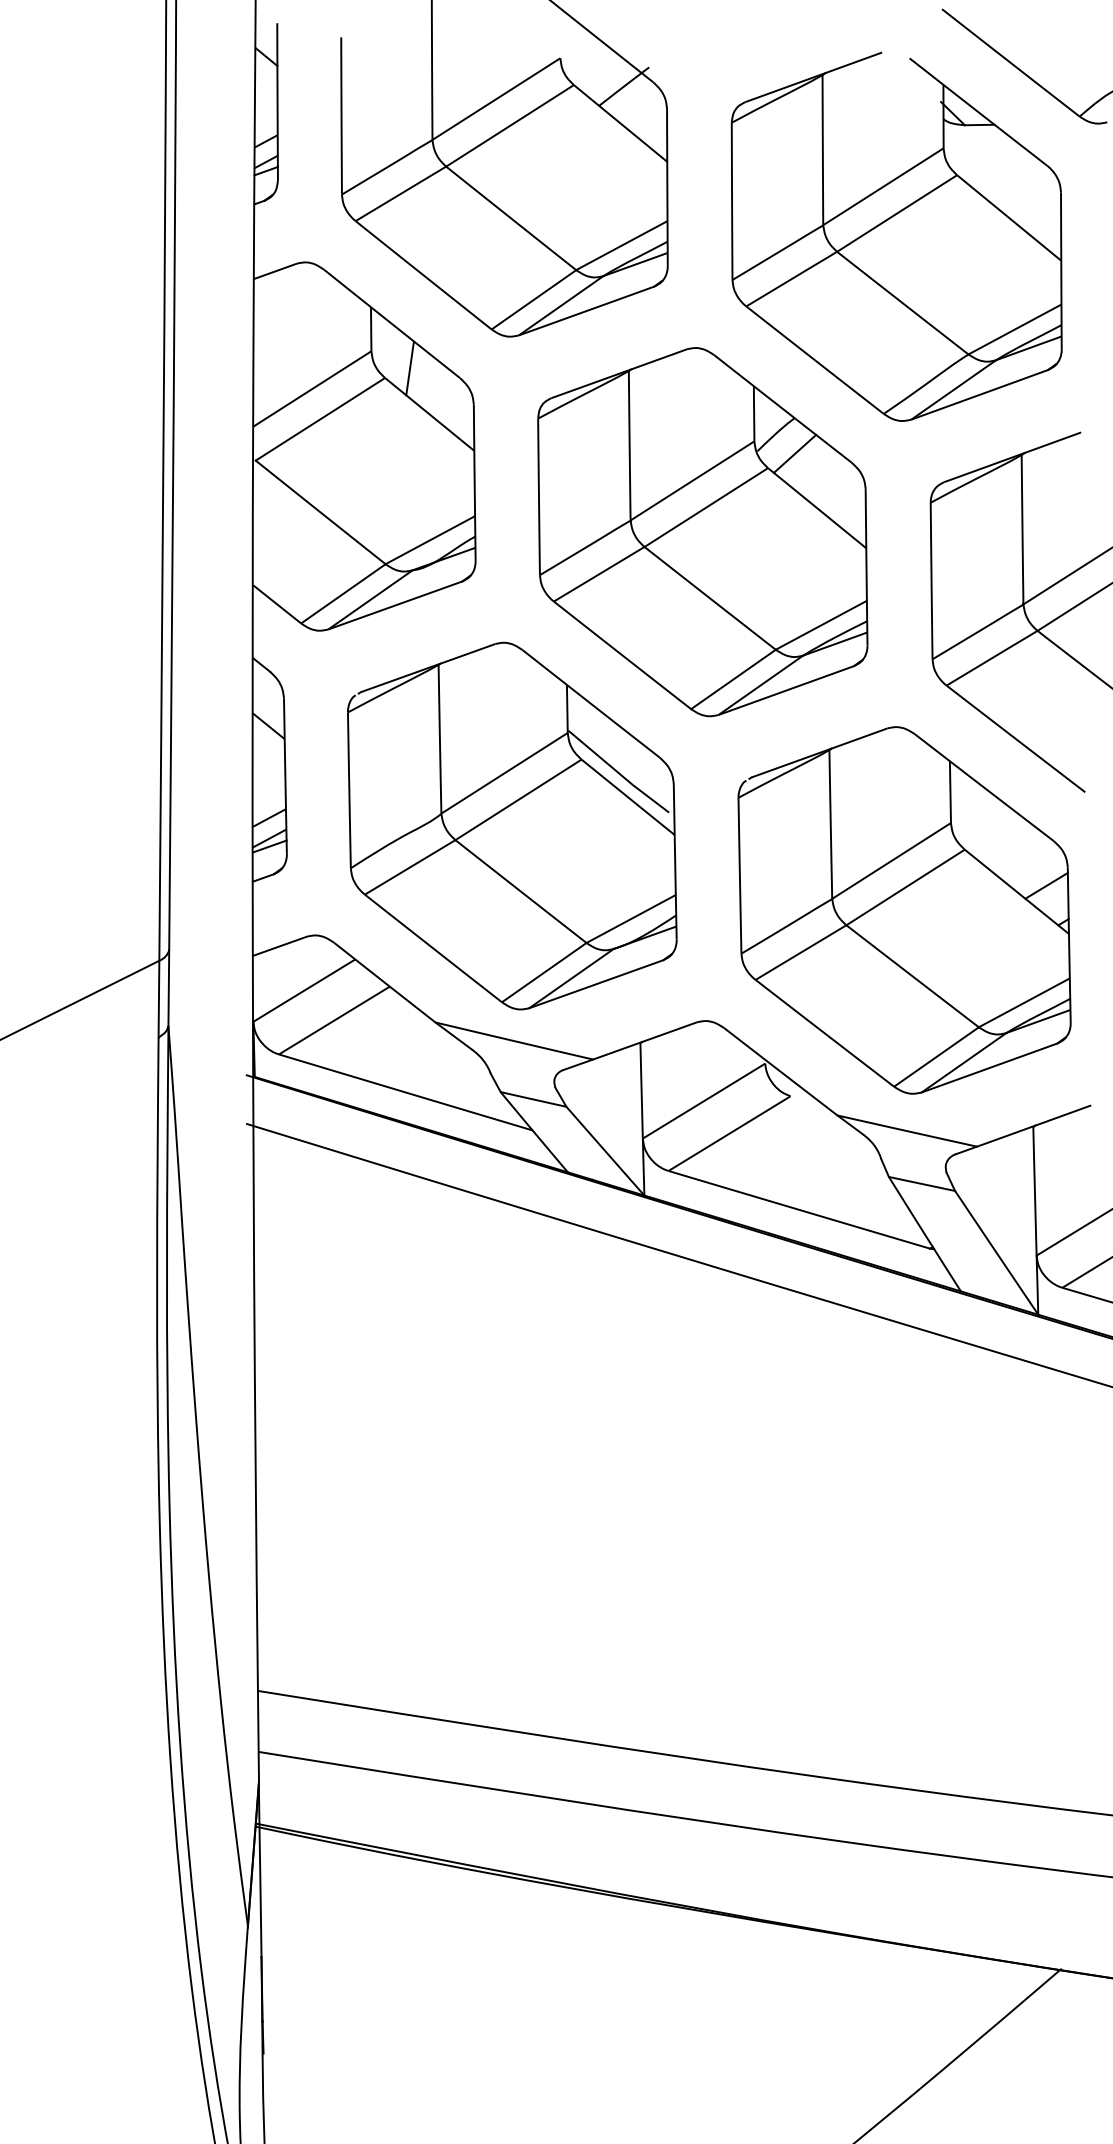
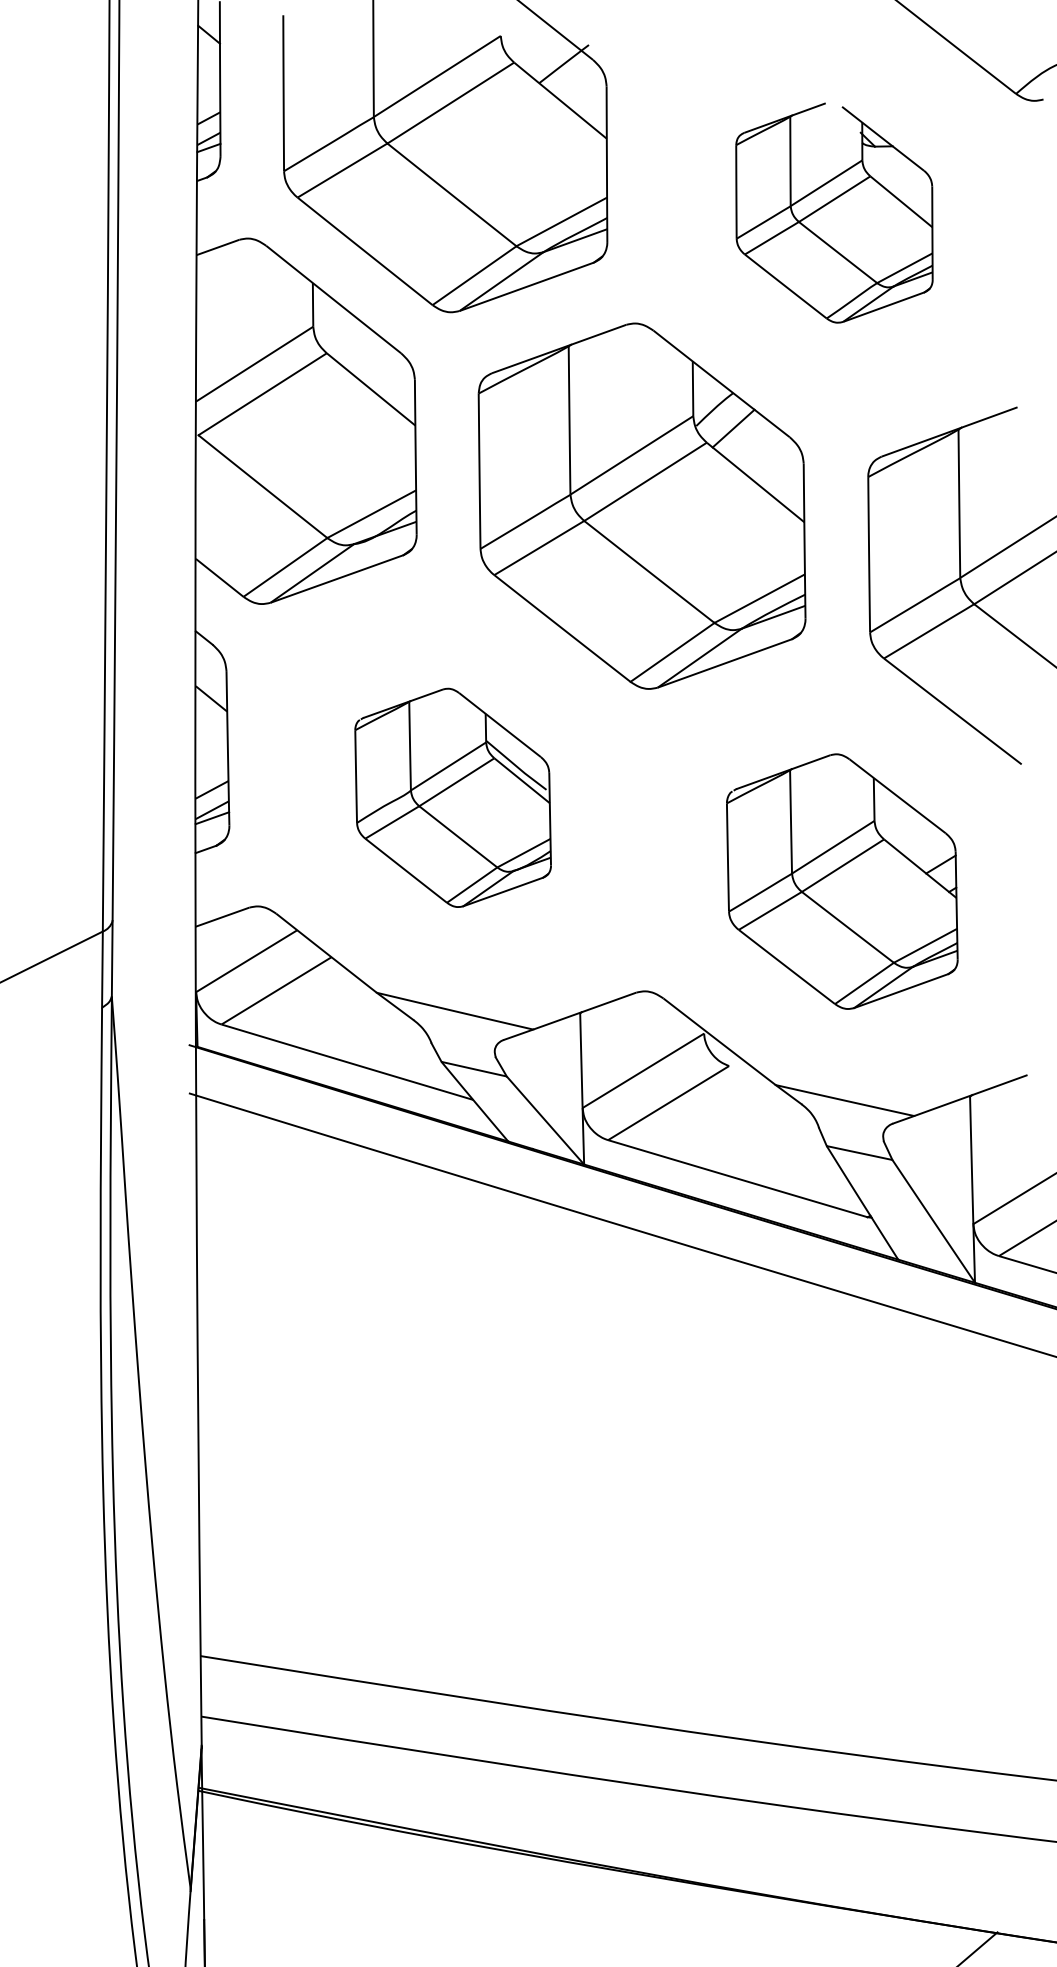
part: (896, 236) -> (834, 212), size x0.6
line: (409, 368) -> (351, 343), removed
part: (512, 825) -> (453, 797), size x0.6
part: (904, 910) -> (842, 881), size x0.7

